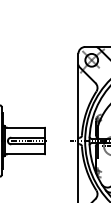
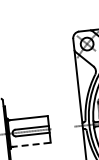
line: (25, 154) -> (31, 144), solid -> dashed

